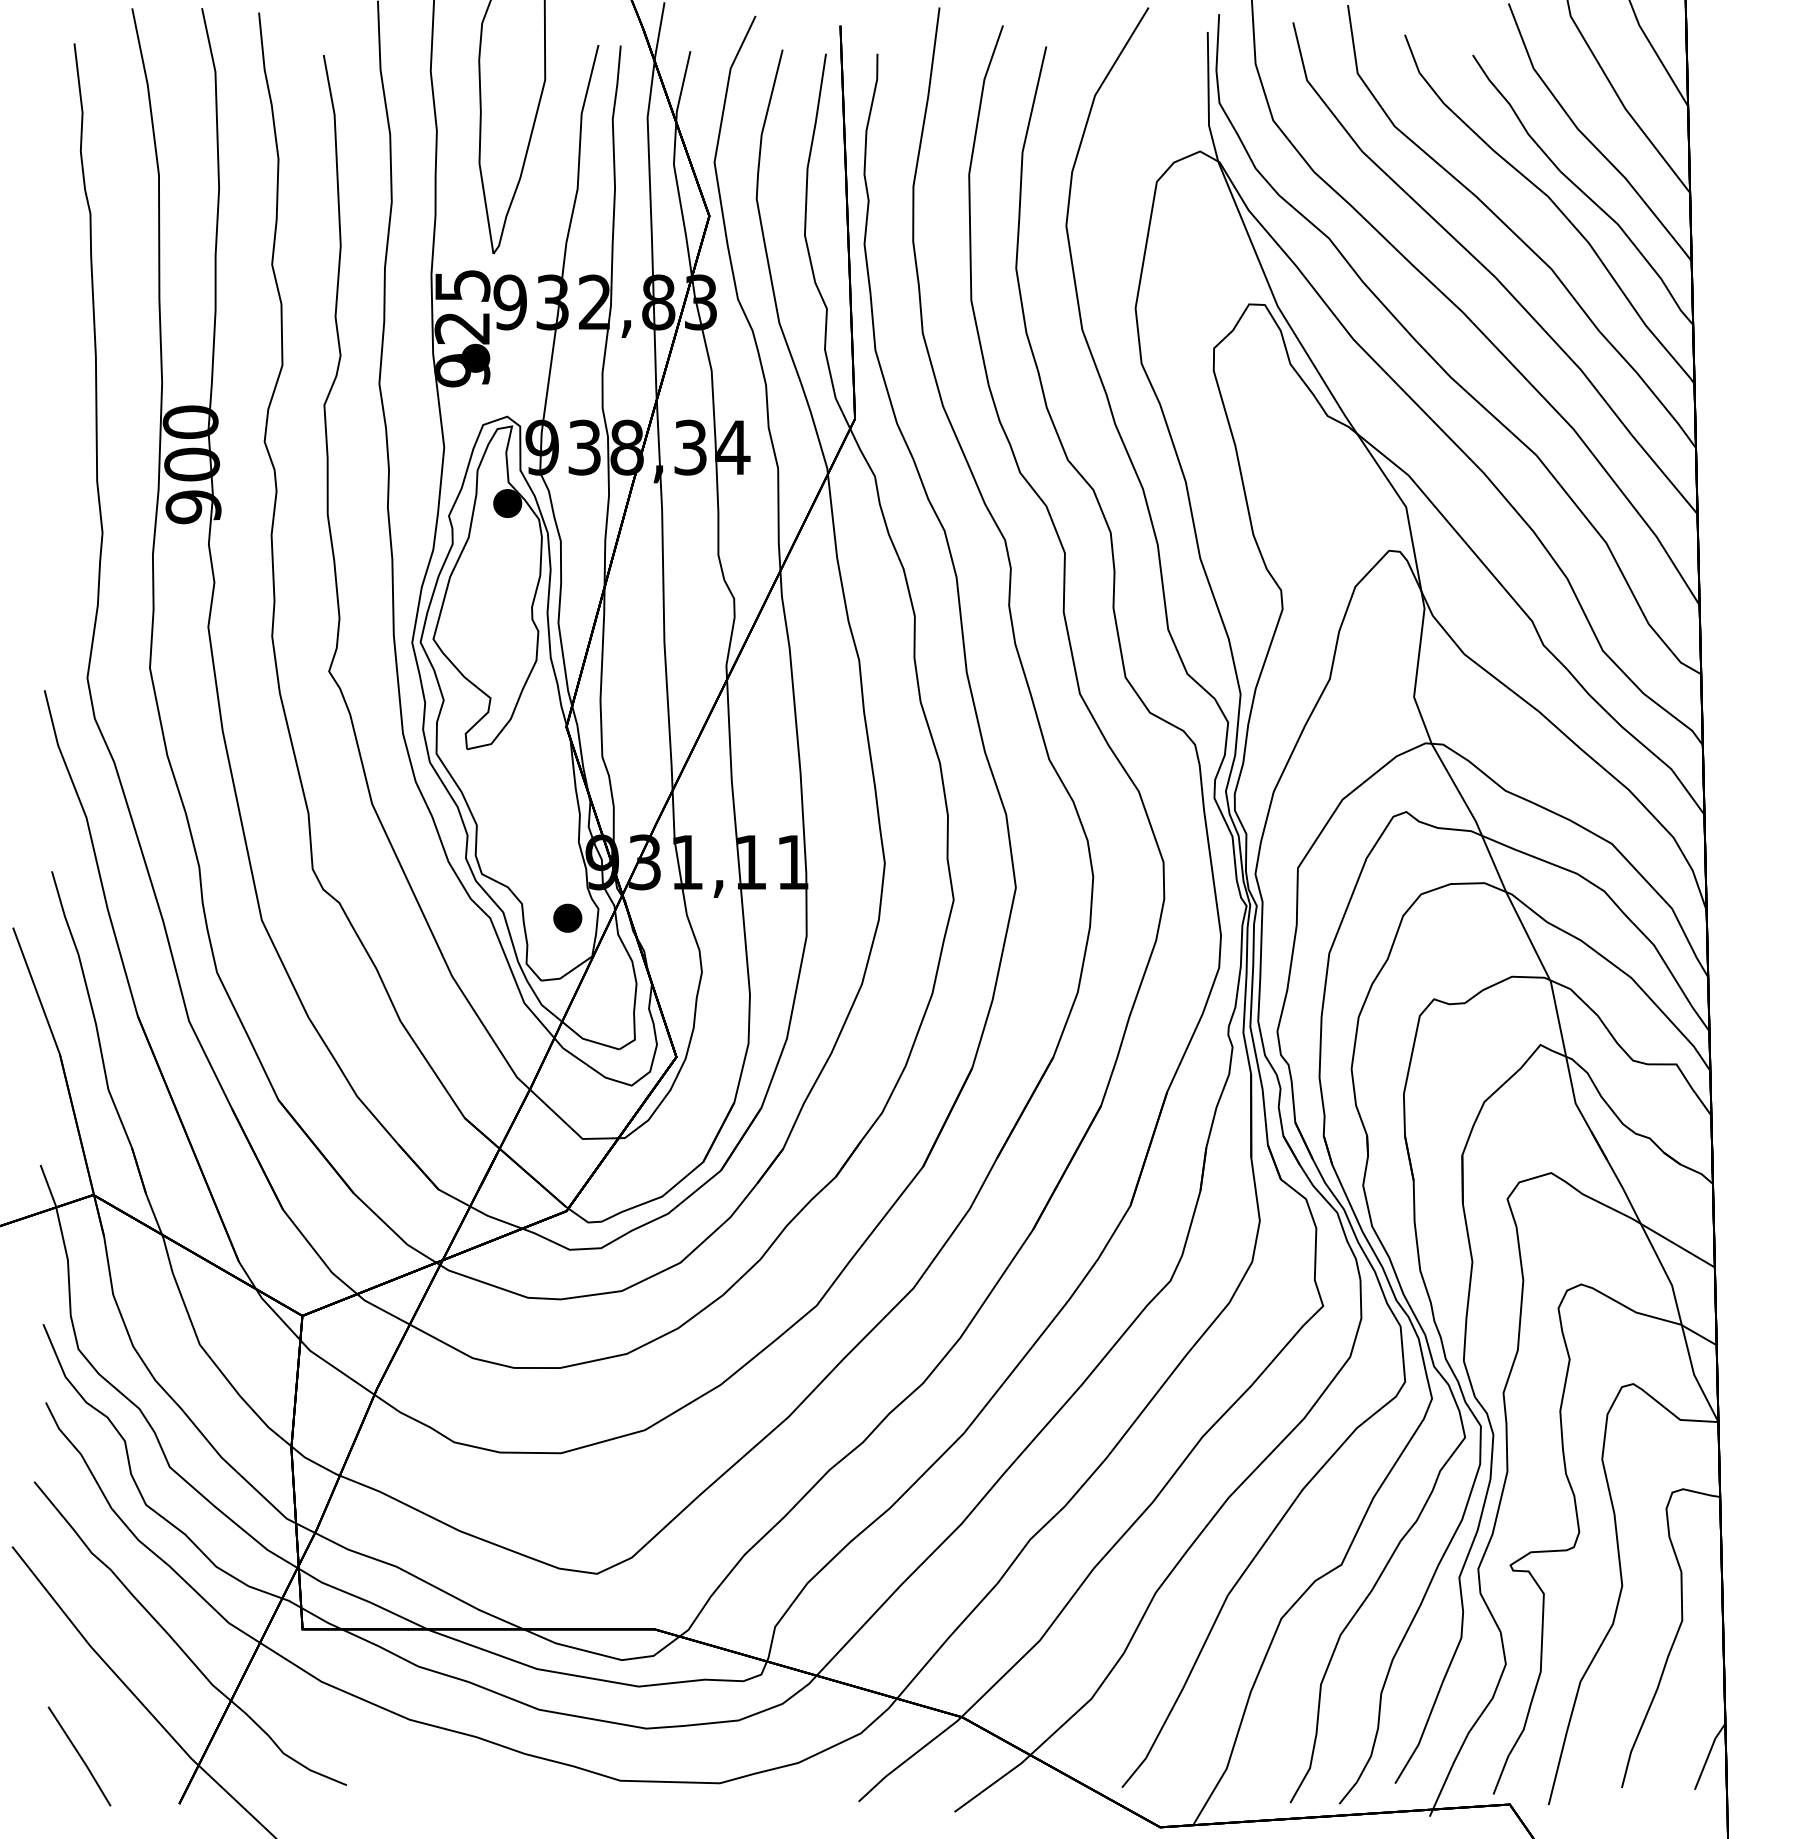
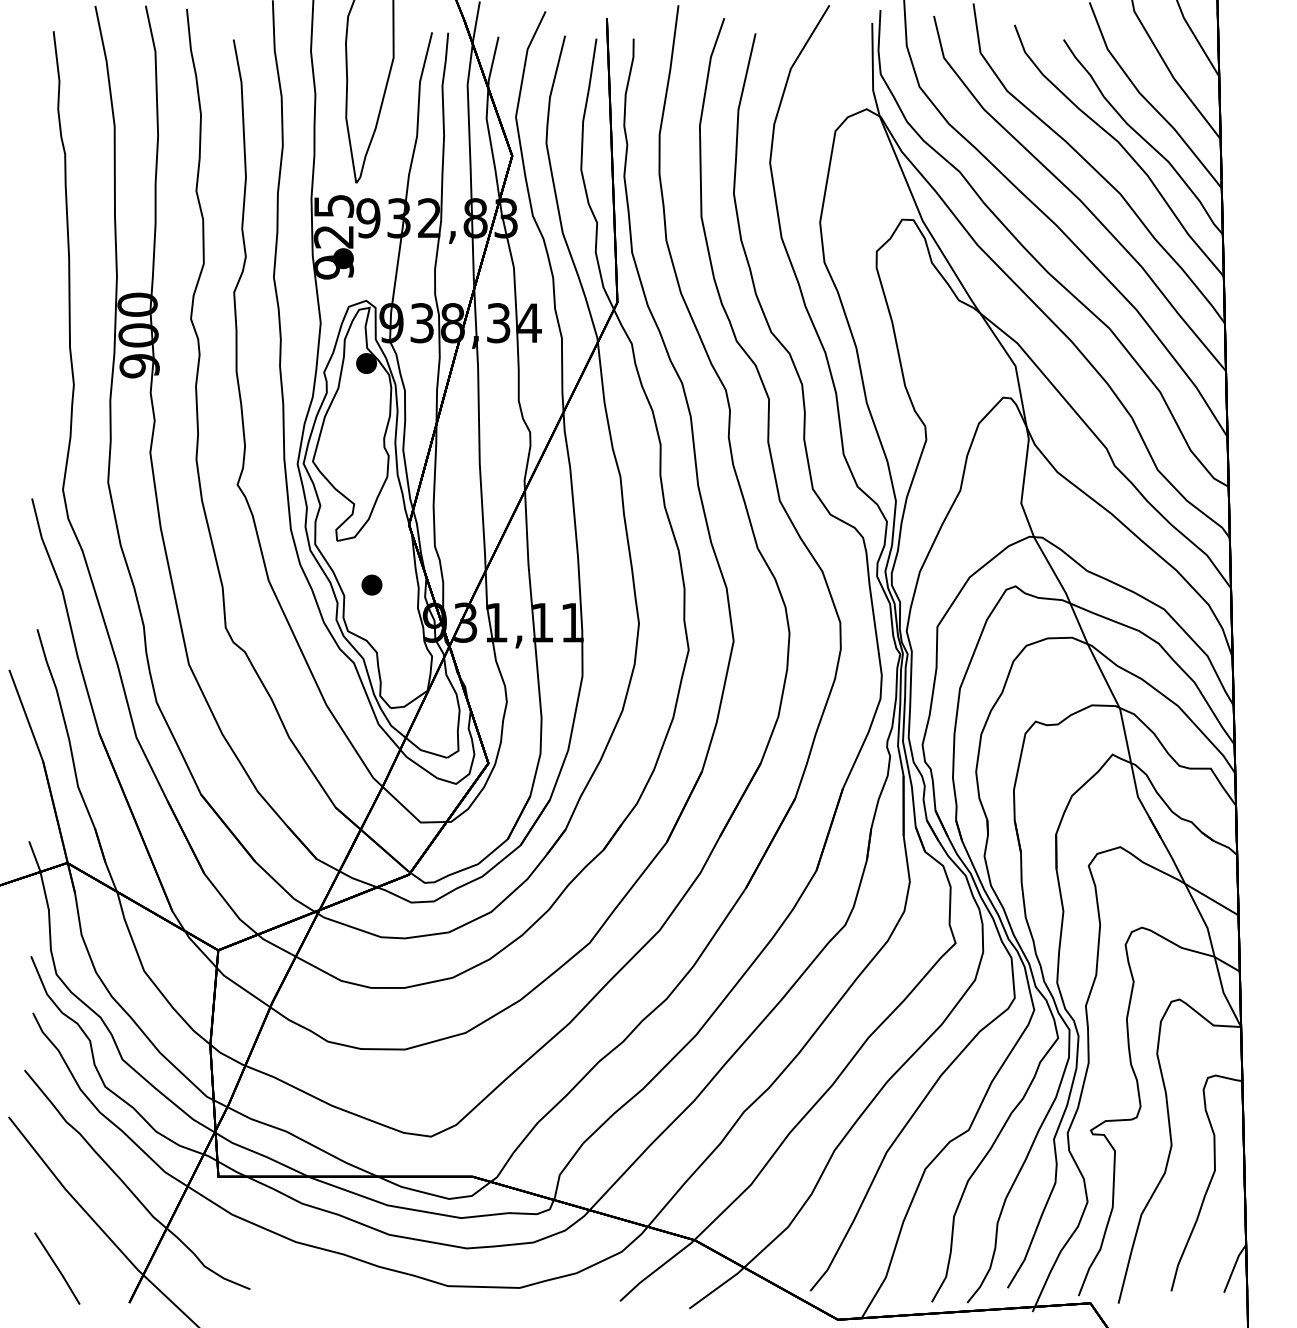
part: (567, 917) -> (371, 584), moved

